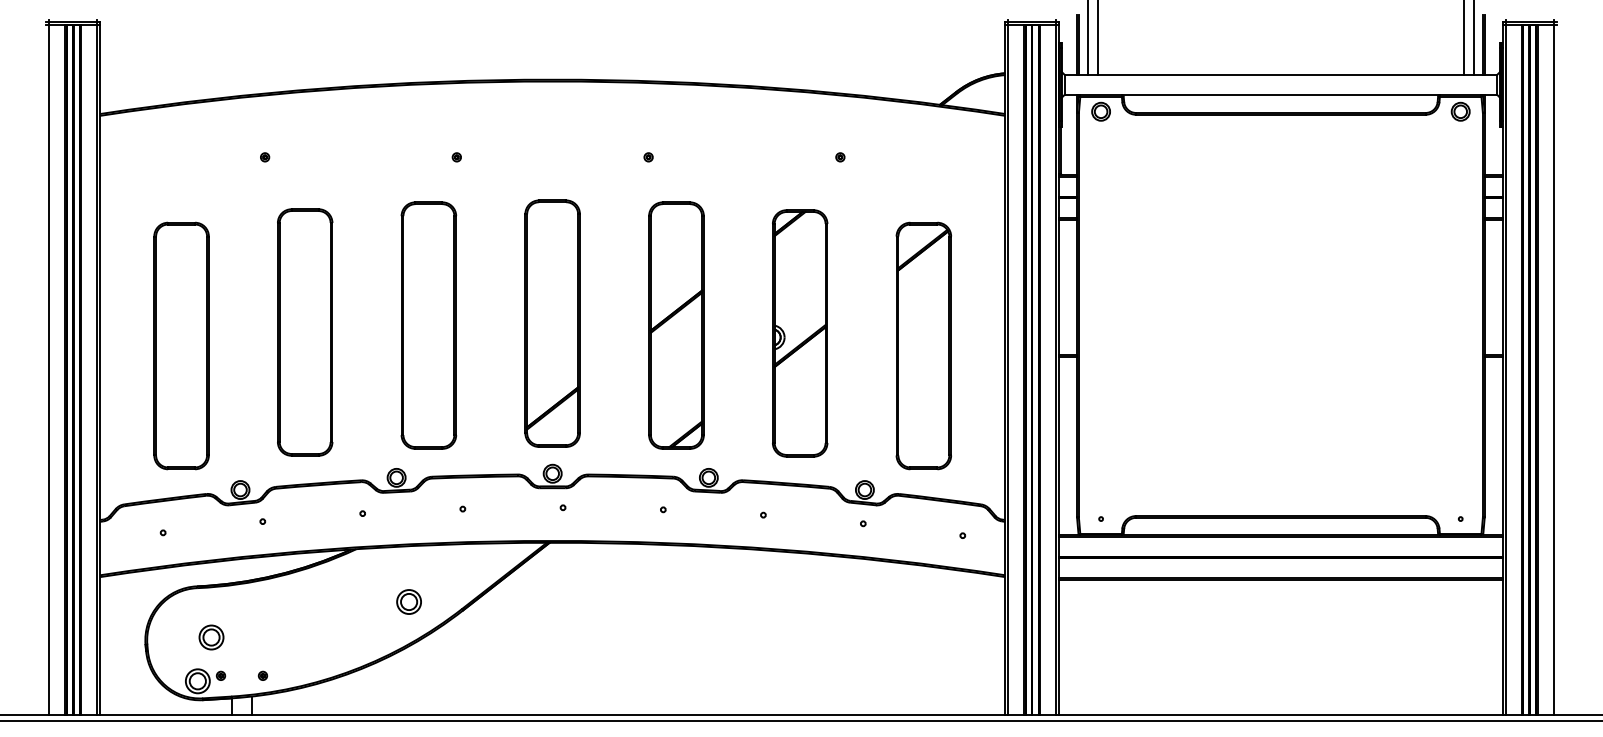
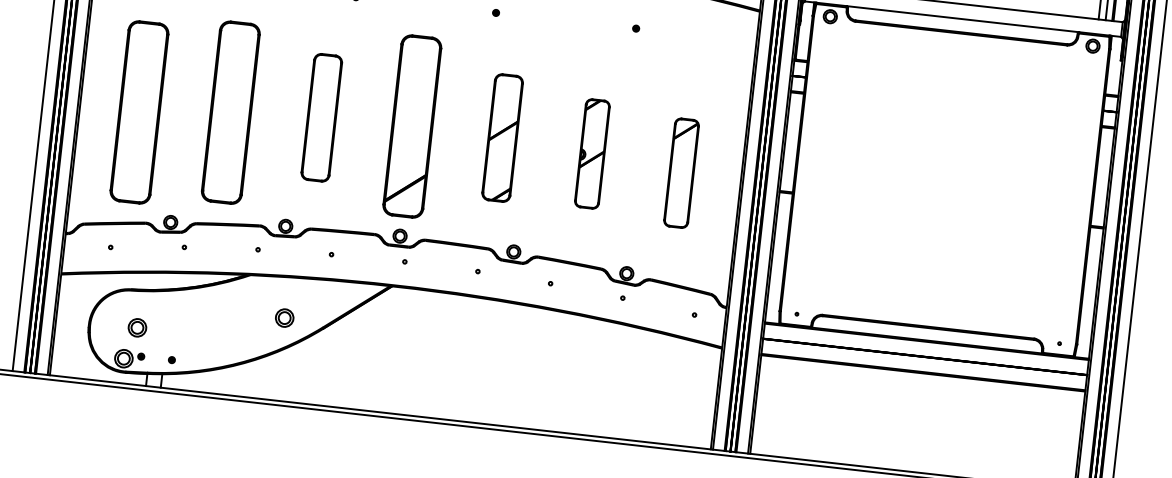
part: (428, 325) -> (321, 117), size x0.7
part: (676, 325) -> (502, 138), size x0.7
part: (800, 333) -> (592, 154), size x0.6
part: (923, 345) -> (681, 172), size x0.6

